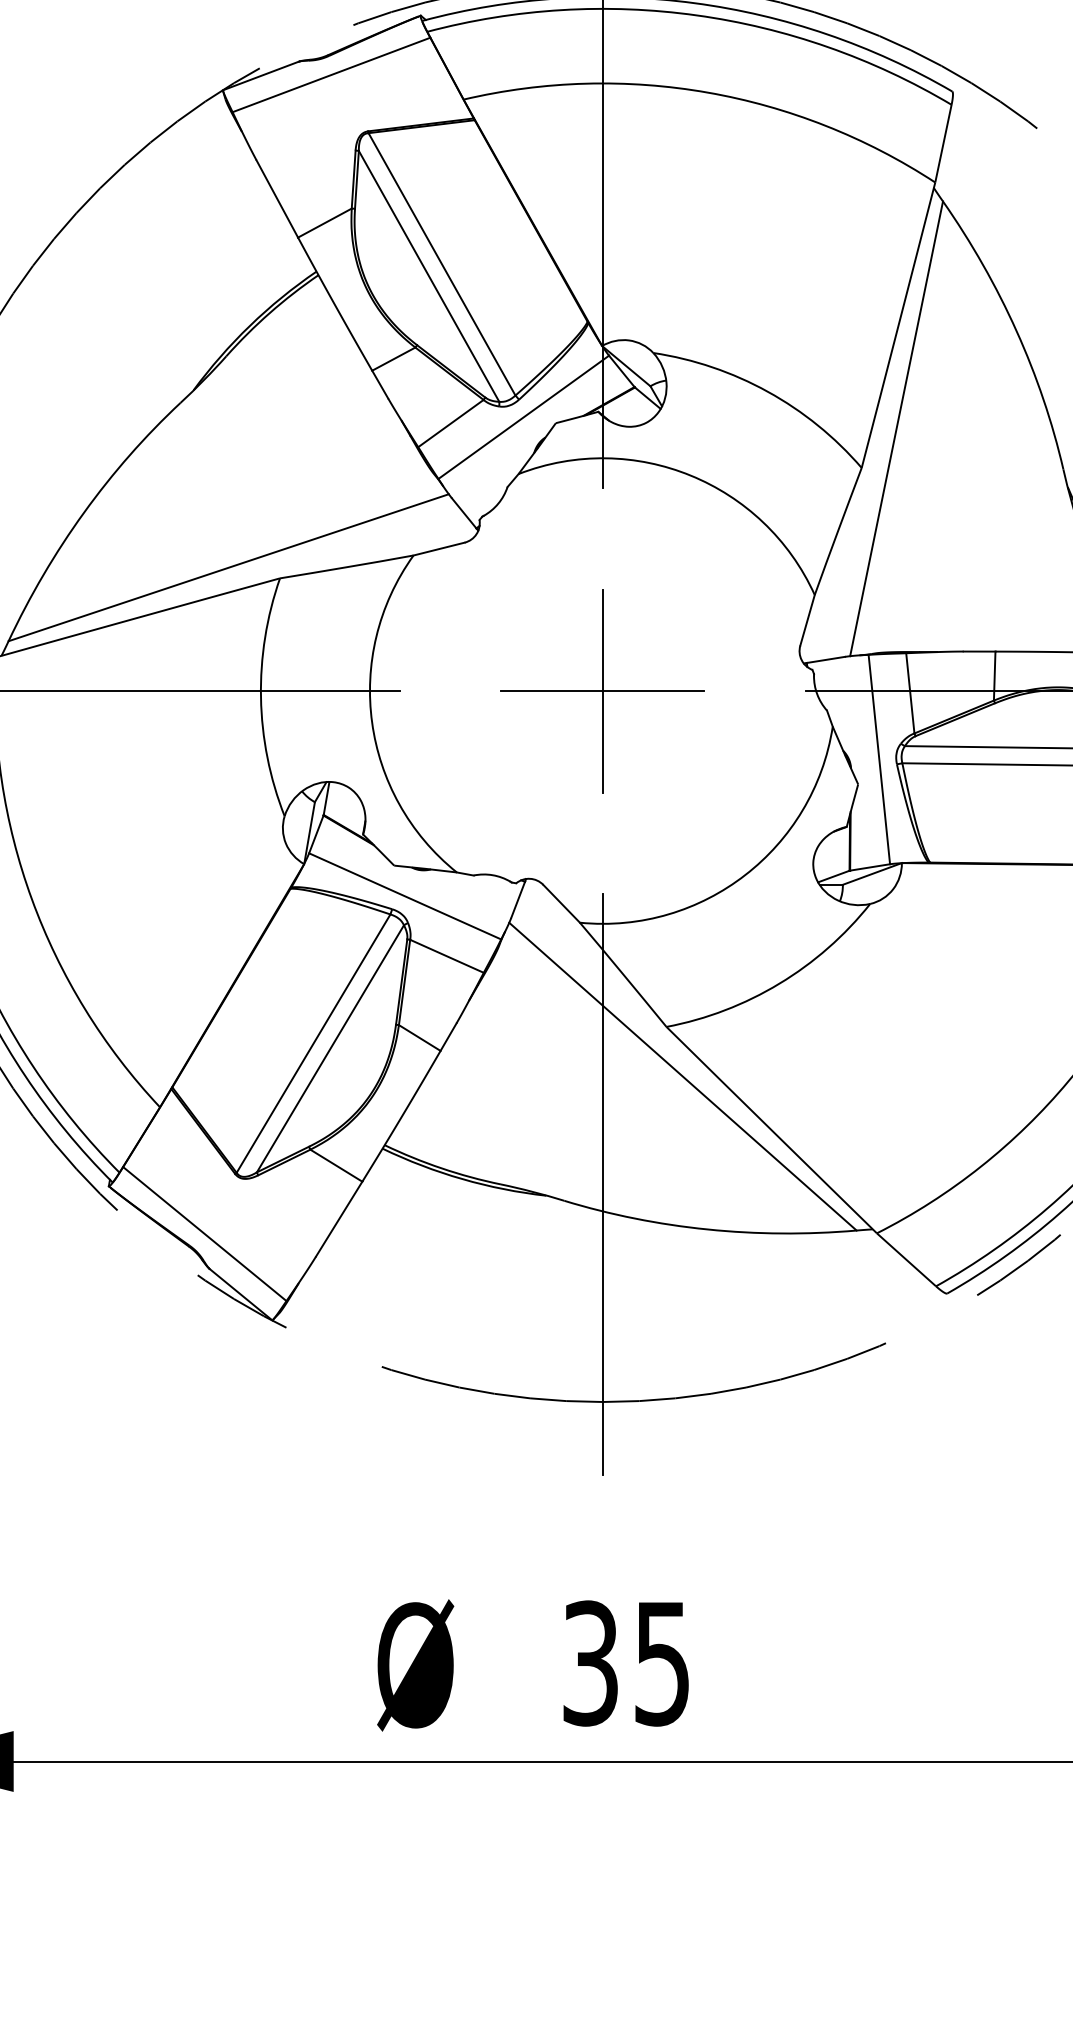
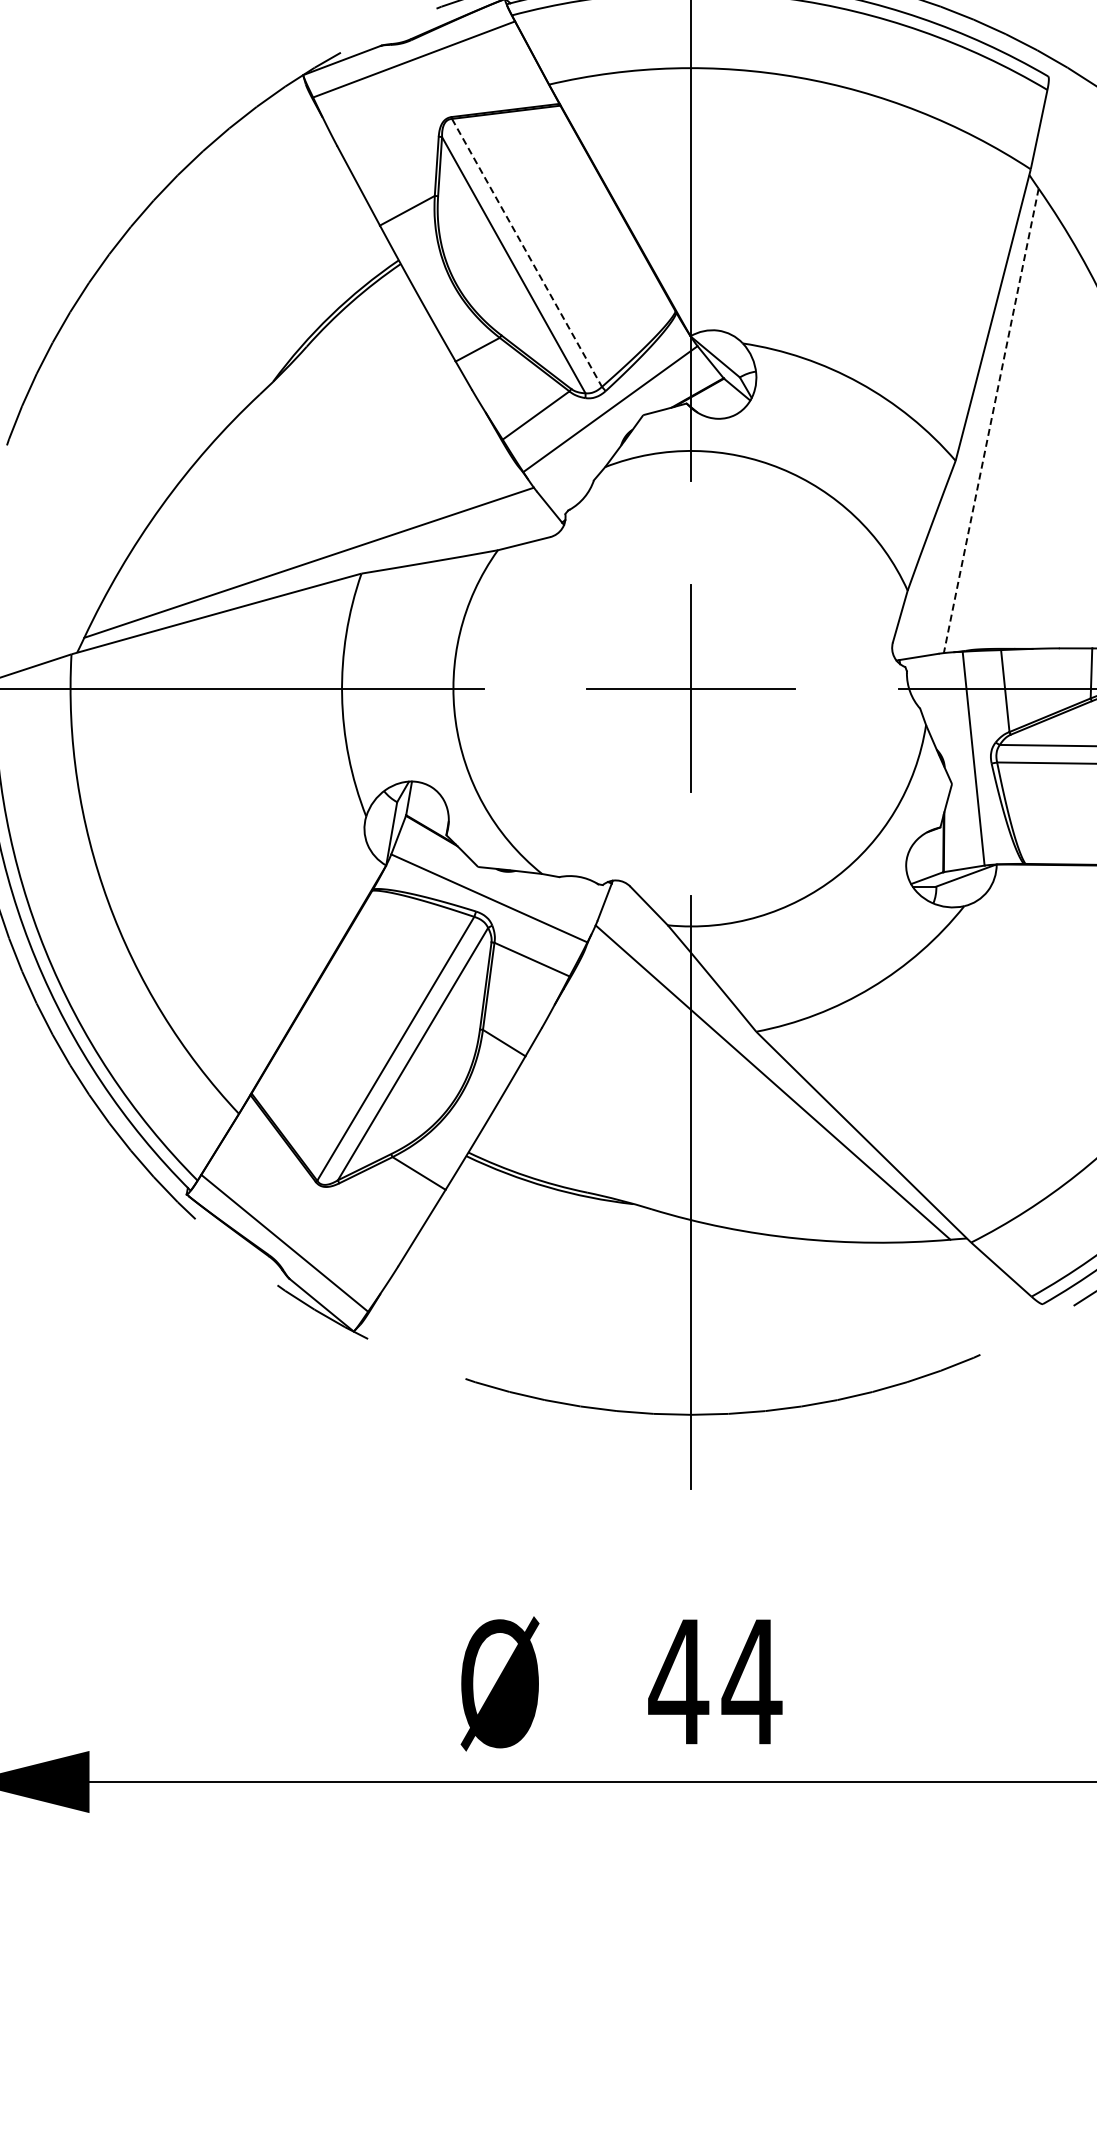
line: (442, 263) -> (527, 252), solid -> dashed
line: (896, 429) -> (991, 421), solid -> dashed
text: (626, 1663) -> (715, 1681), 35 -> 44

